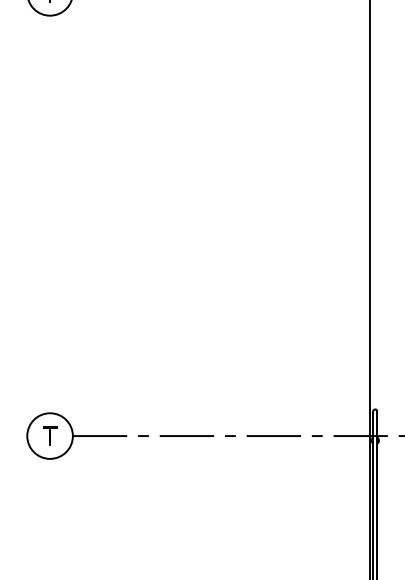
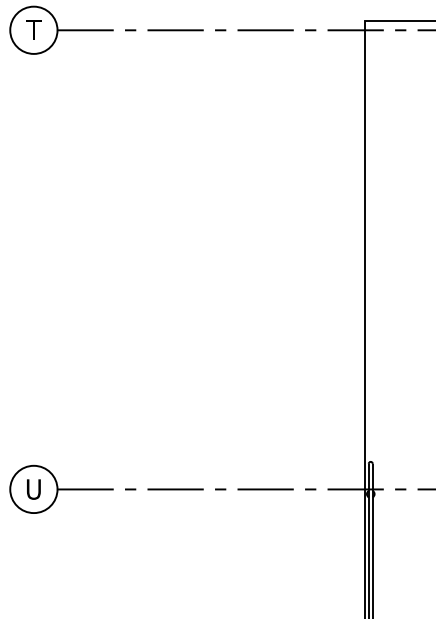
text: (49, 436) -> (33, 489), T -> U

